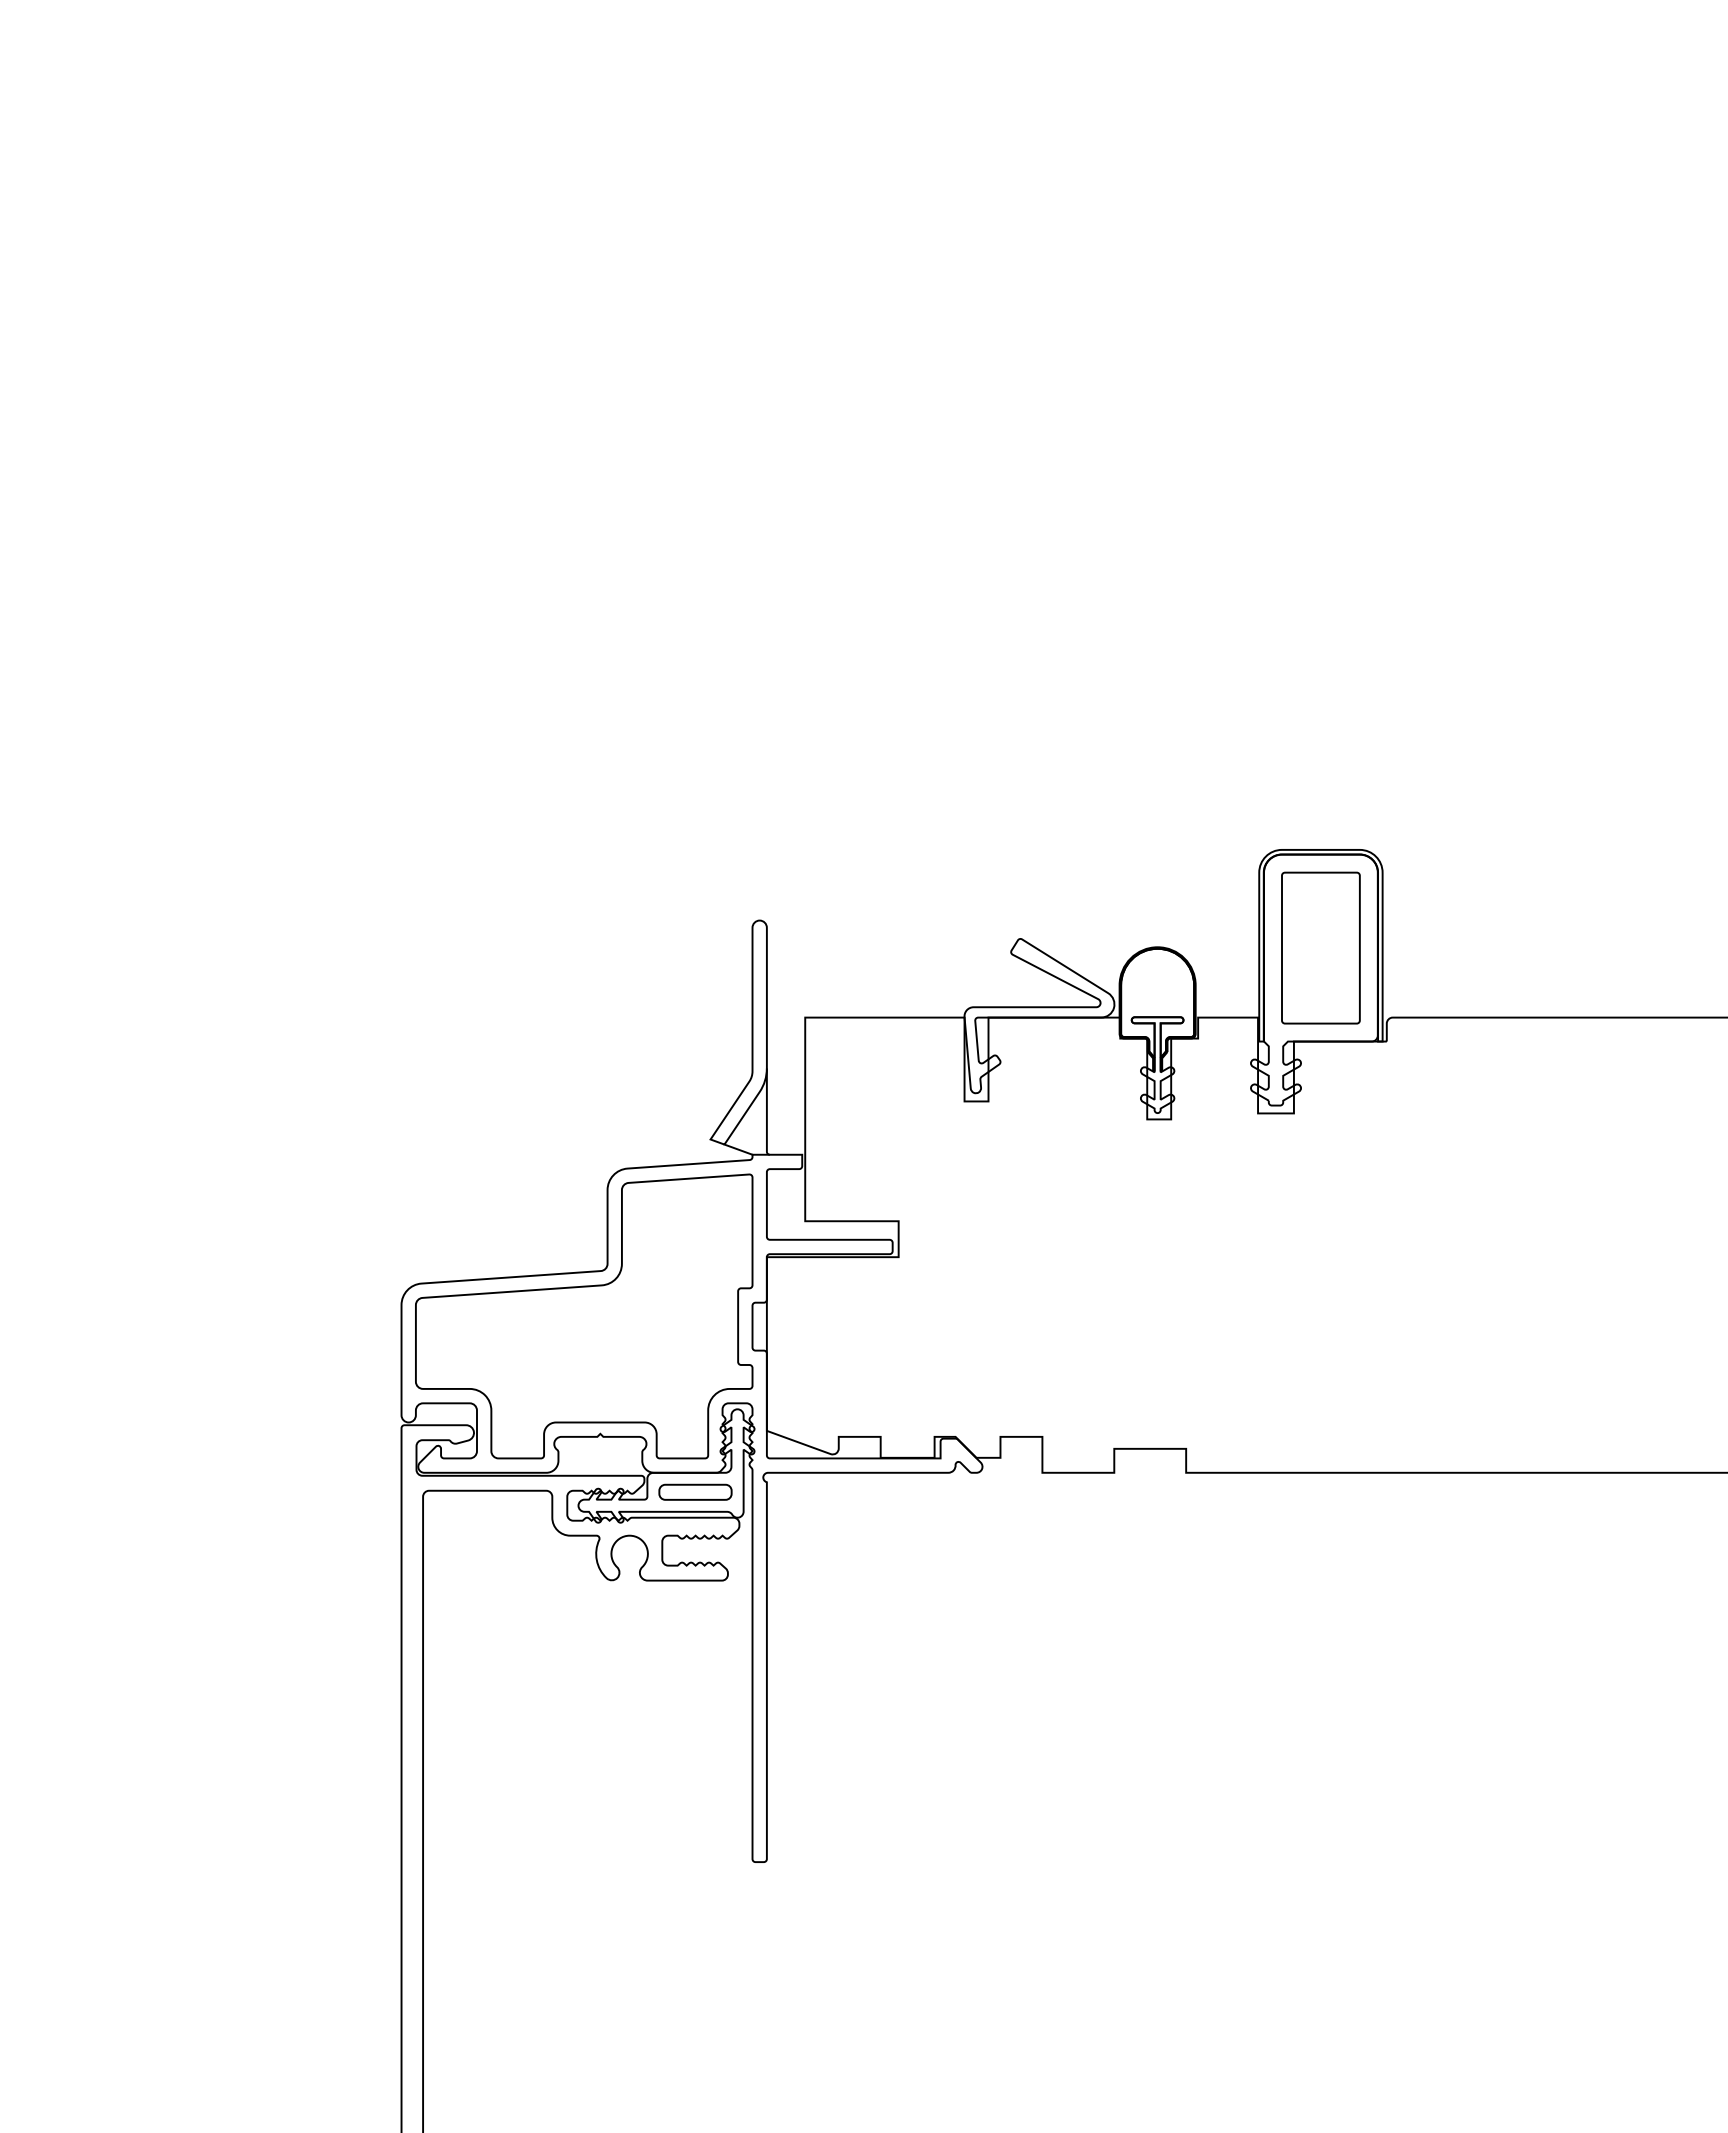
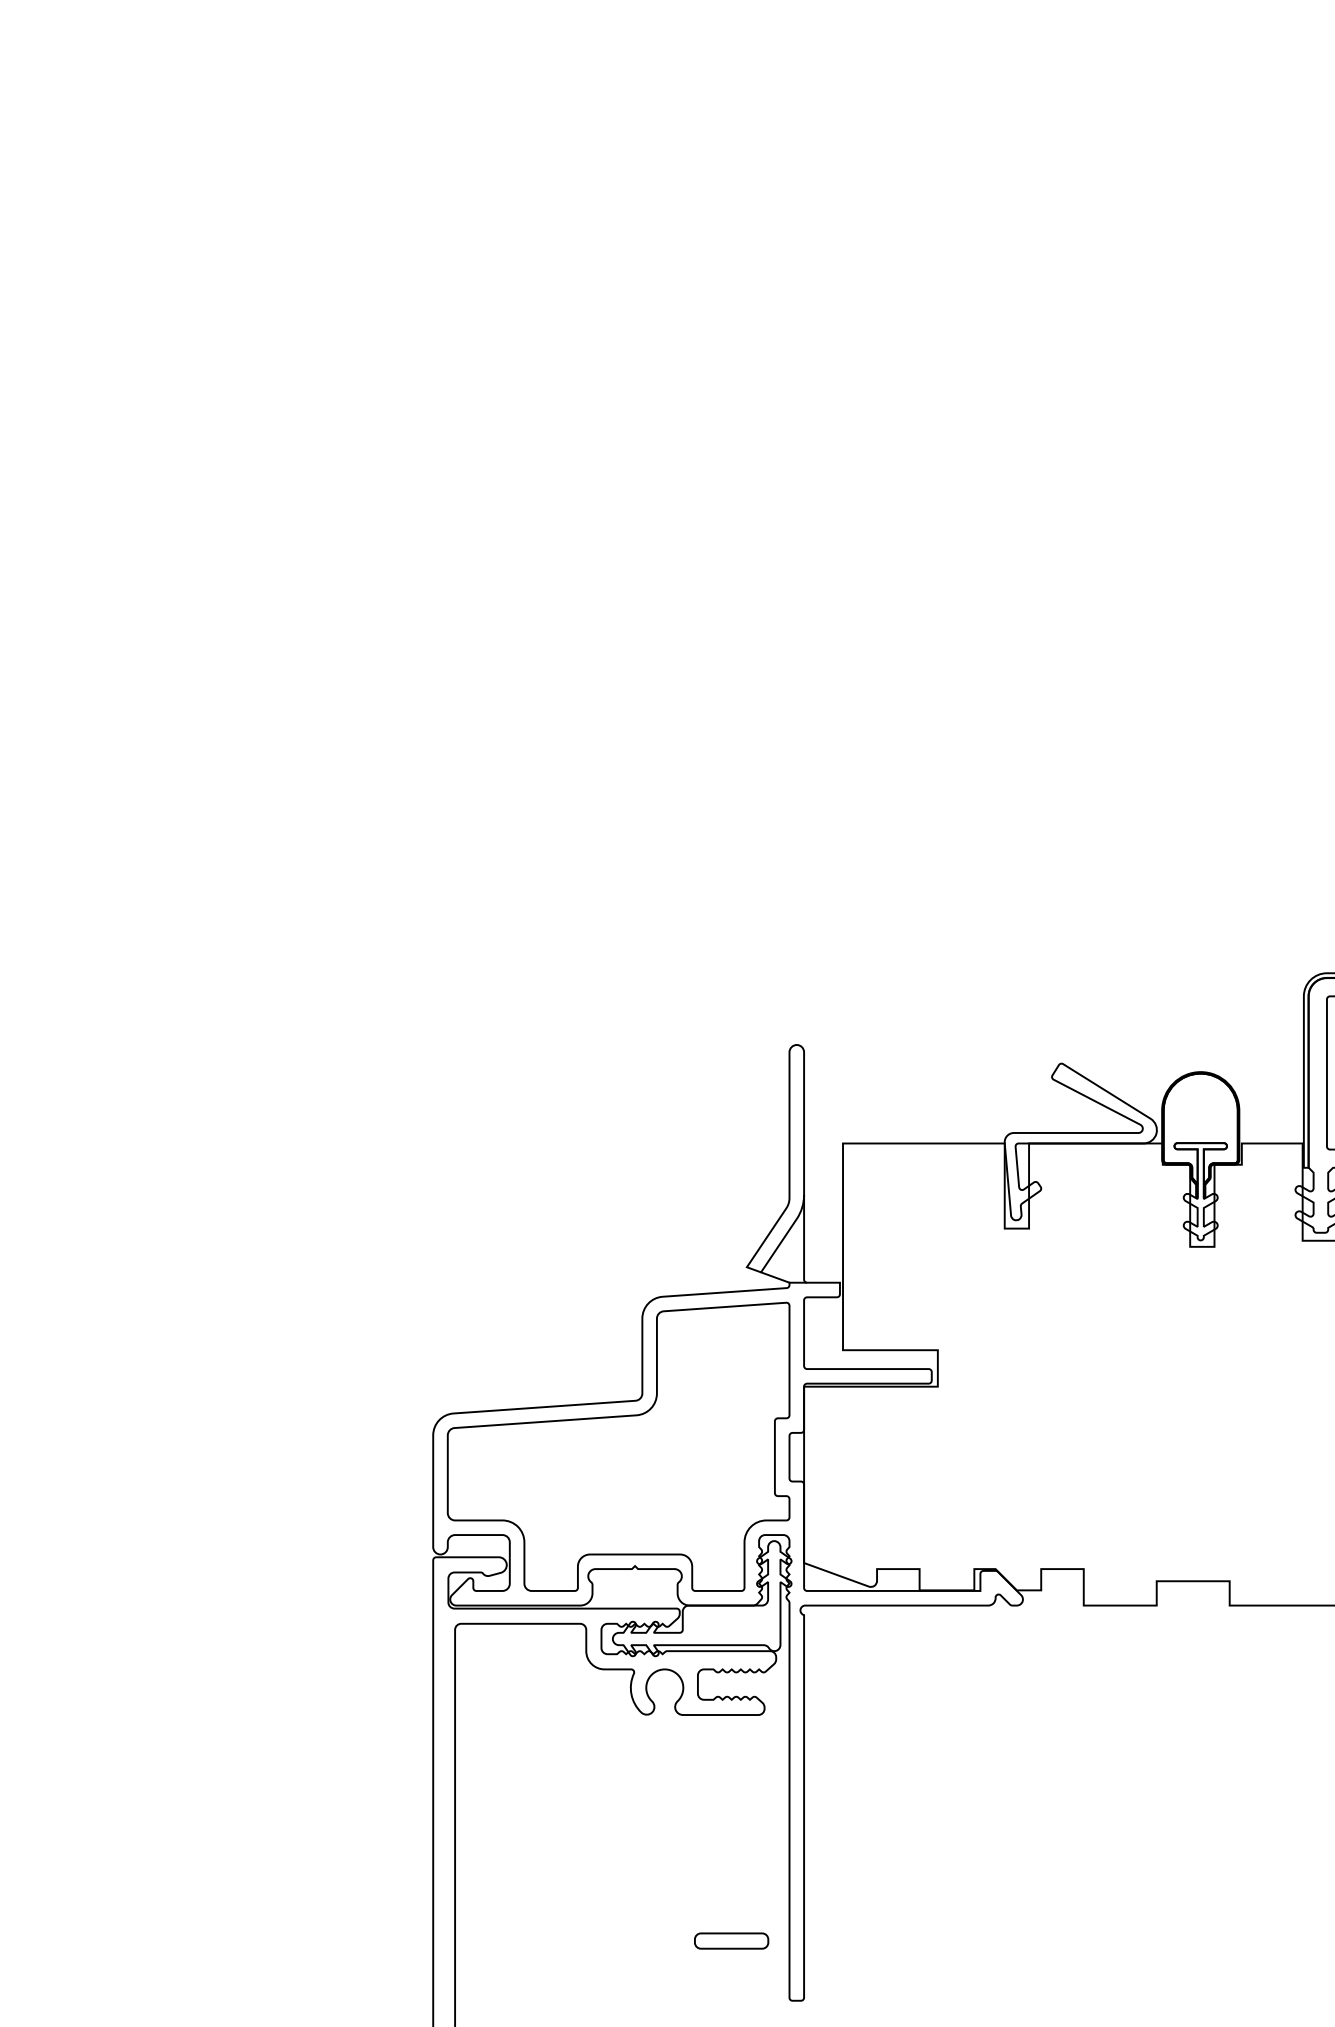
part: (695, 1491) -> (731, 1940), moved

